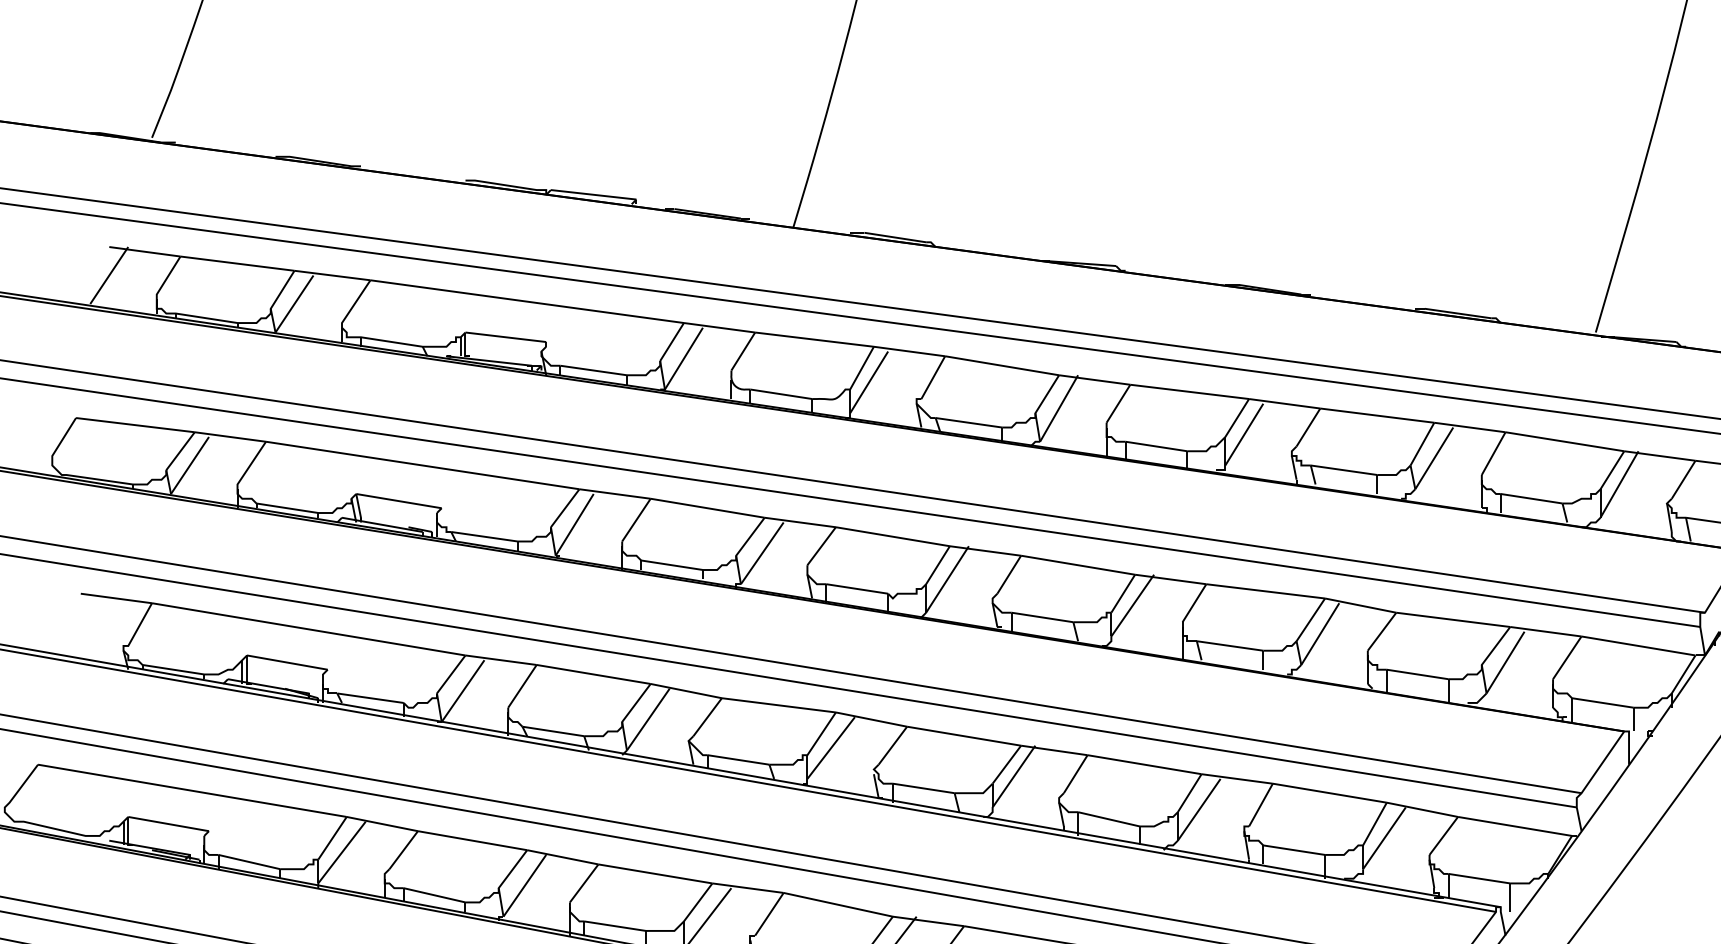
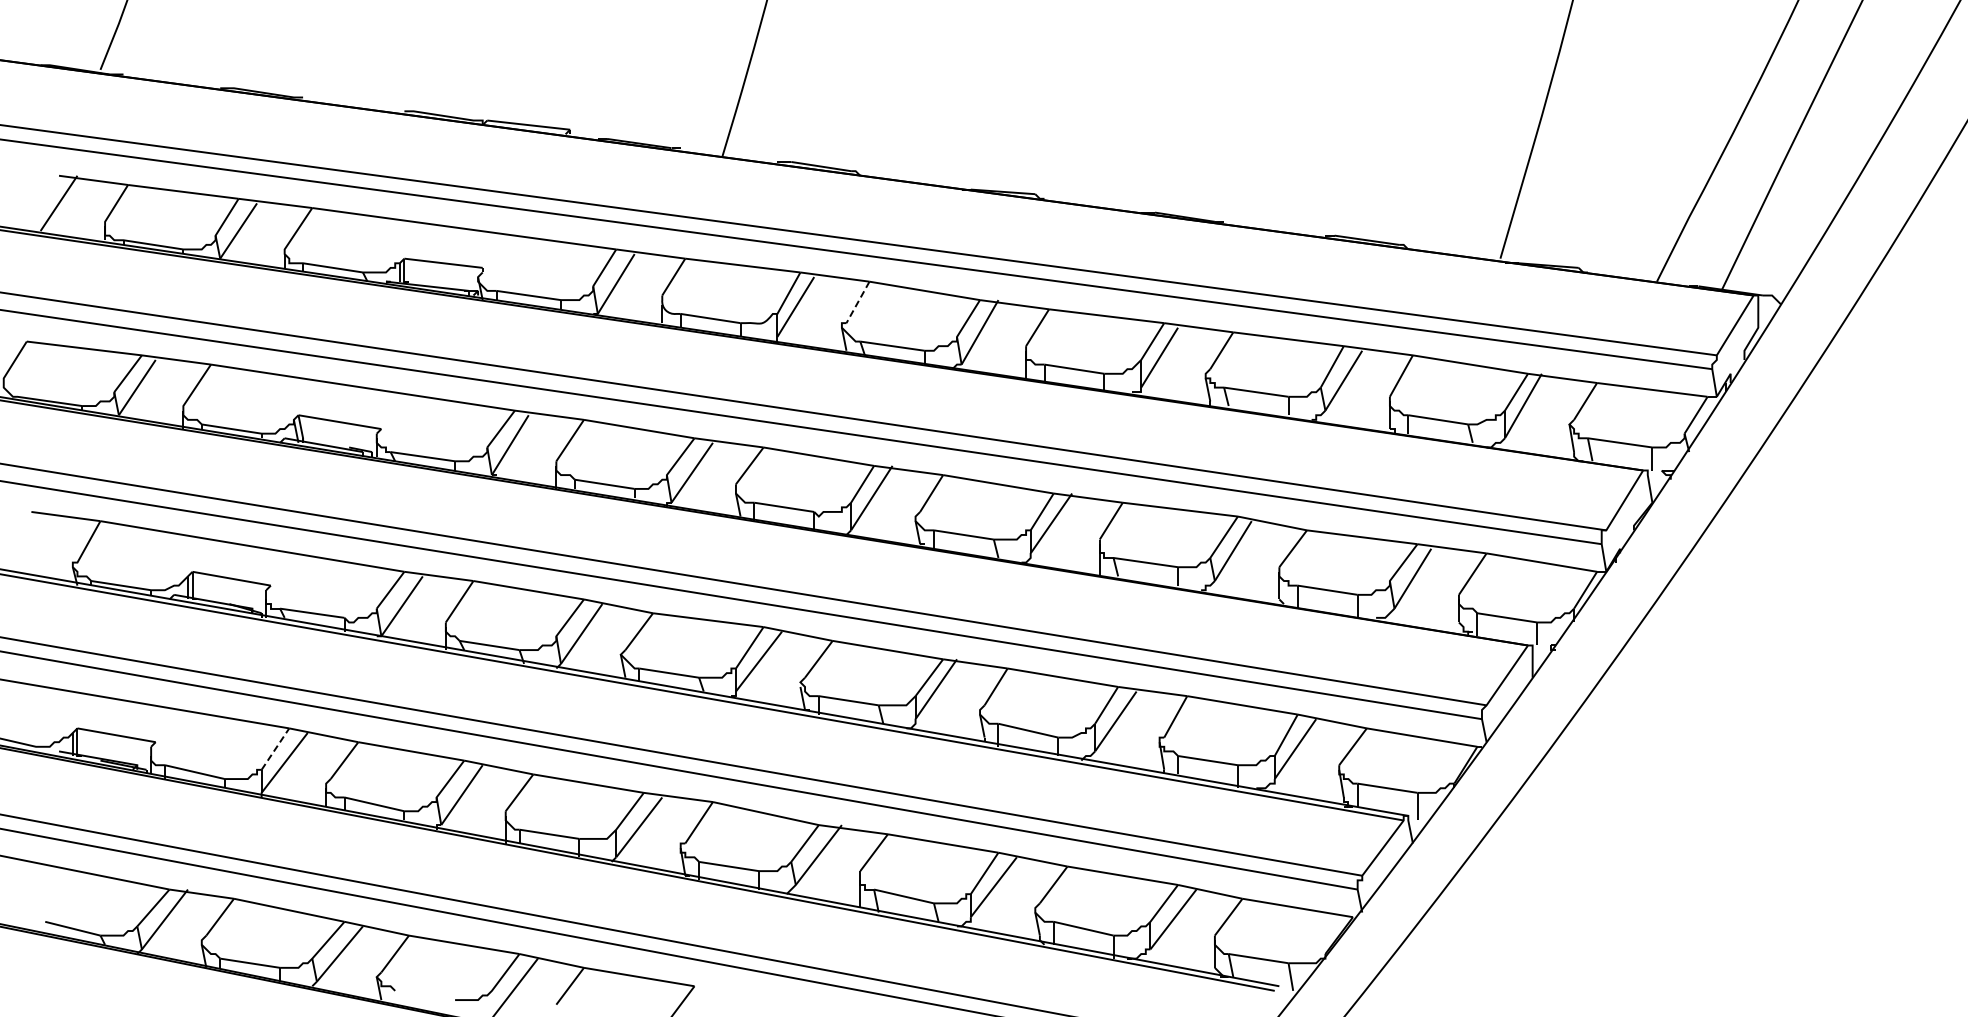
line: (933, 377) -> (858, 302), solid -> dashed
line: (332, 838) -> (275, 749), solid -> dashed

